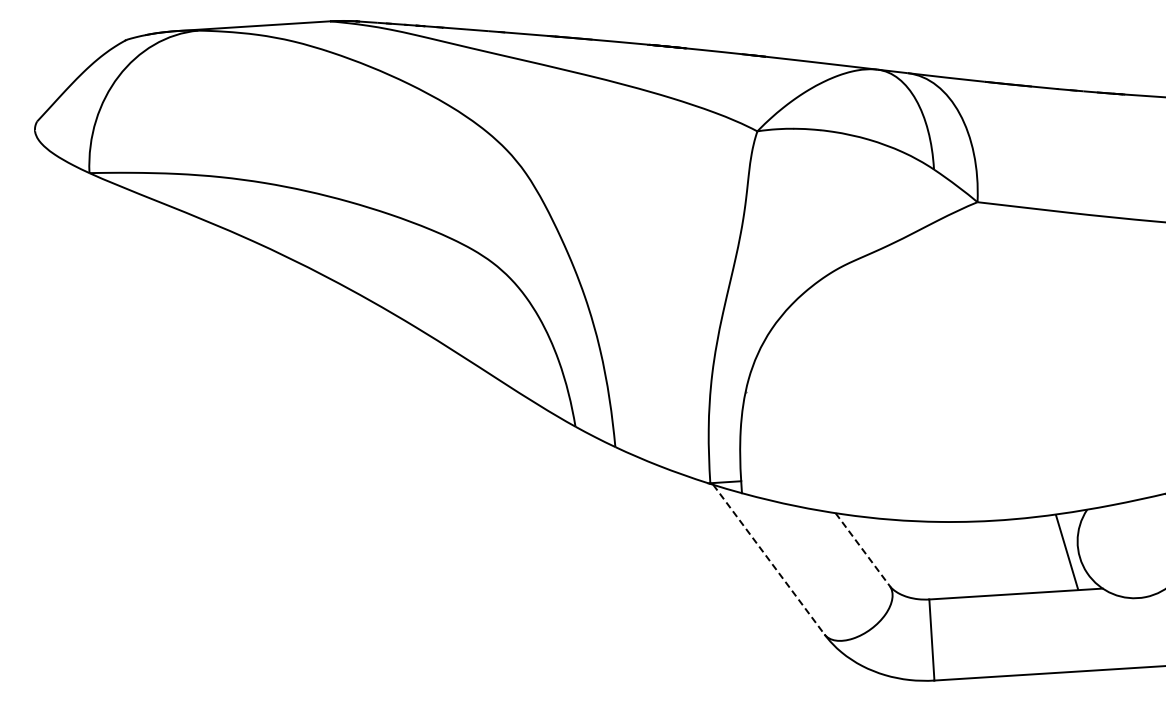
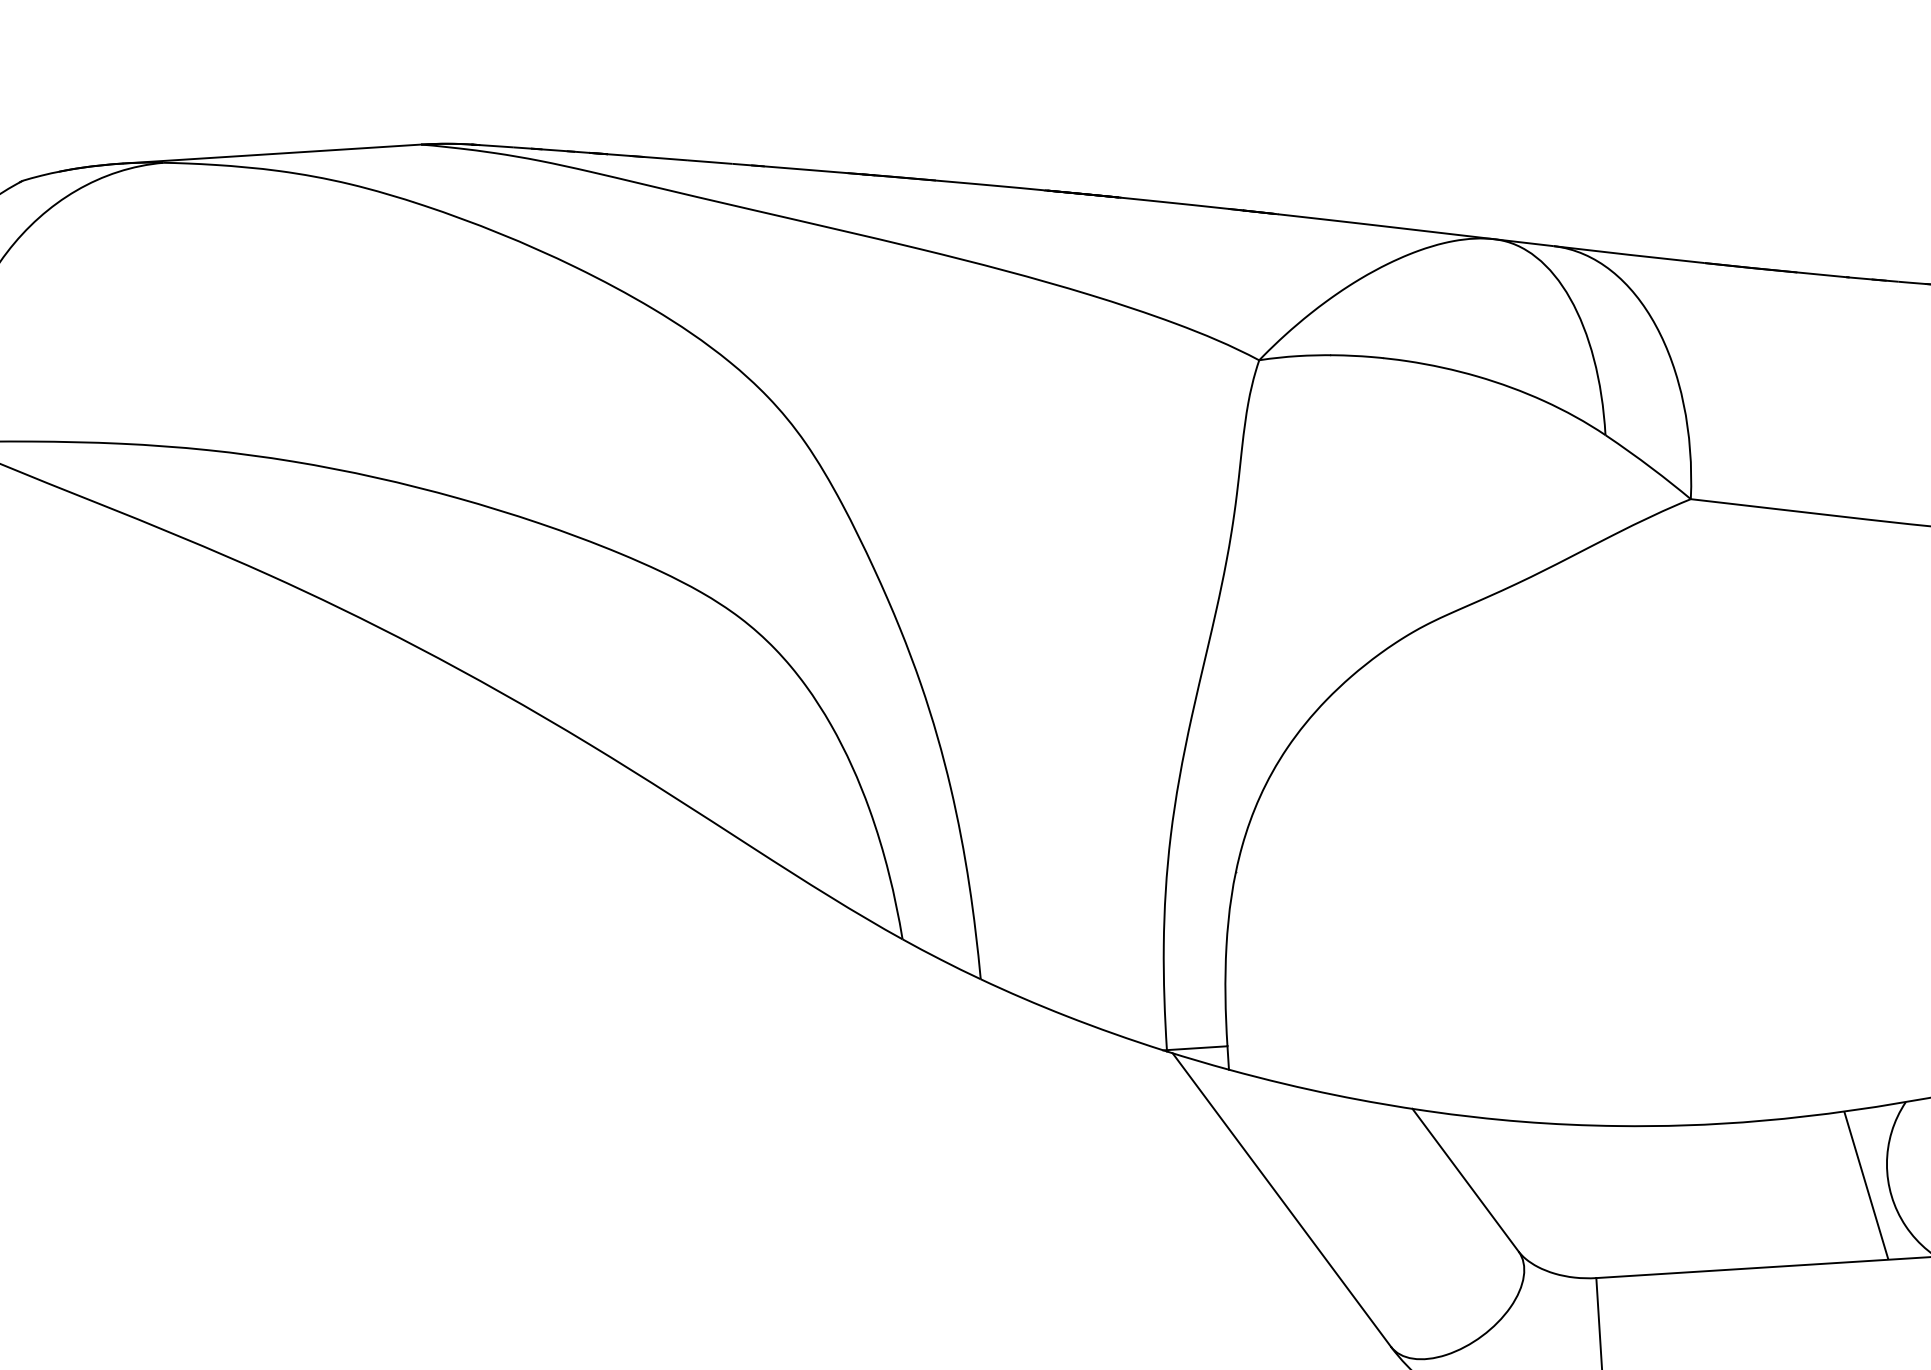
line: (862, 549) -> (1465, 1180), dashed -> solid
line: (769, 560) -> (1282, 1201), dashed -> solid

